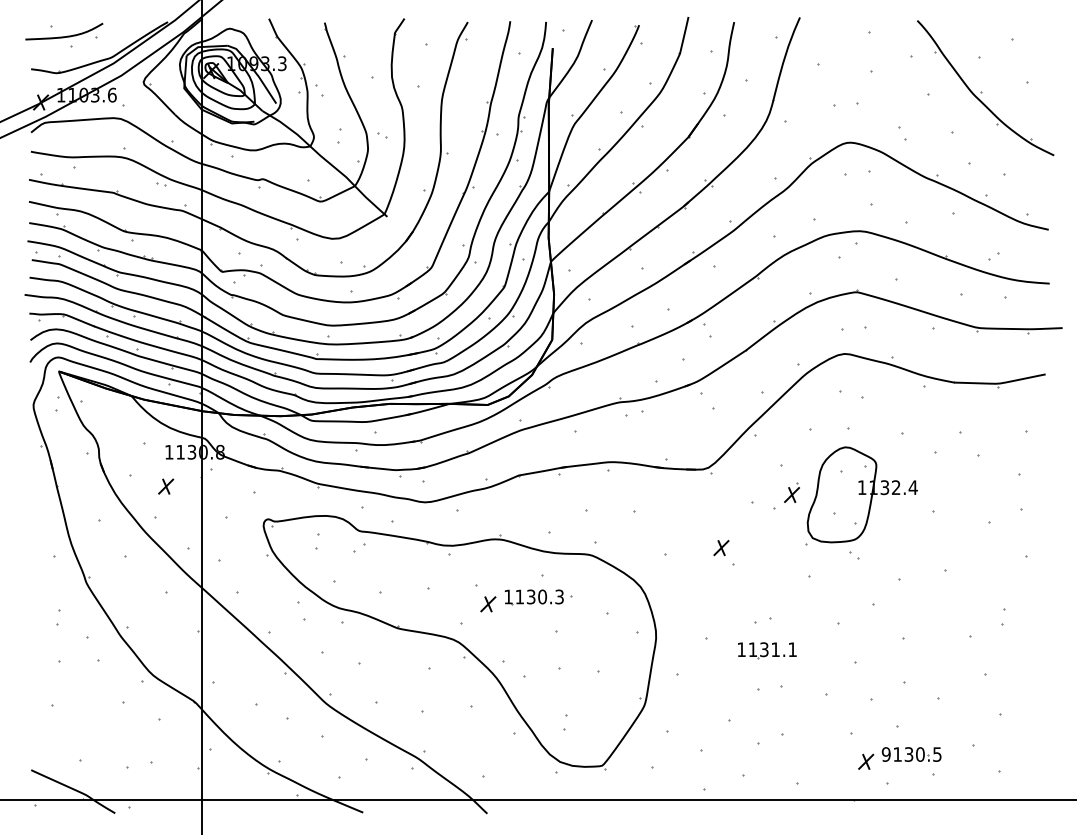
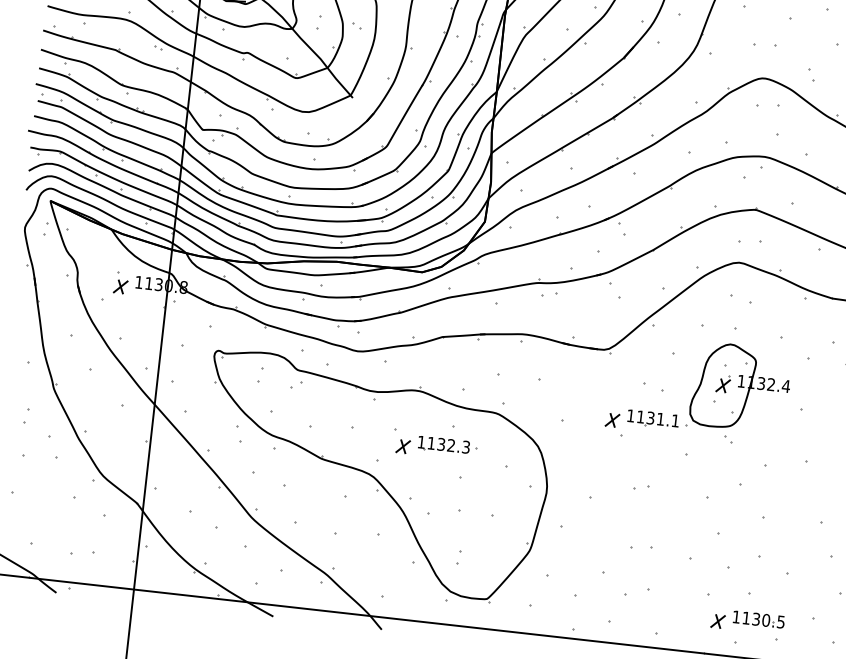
part: (166, 486) -> (121, 286), moved
part: (791, 492) -> (722, 383), moved
text: (542, 596) -> (451, 445), 1130.3 -> 1132.3
part: (767, 650) -> (653, 419), moved
text: (885, 754) -> (735, 616), 9130.5 -> 1130.5

